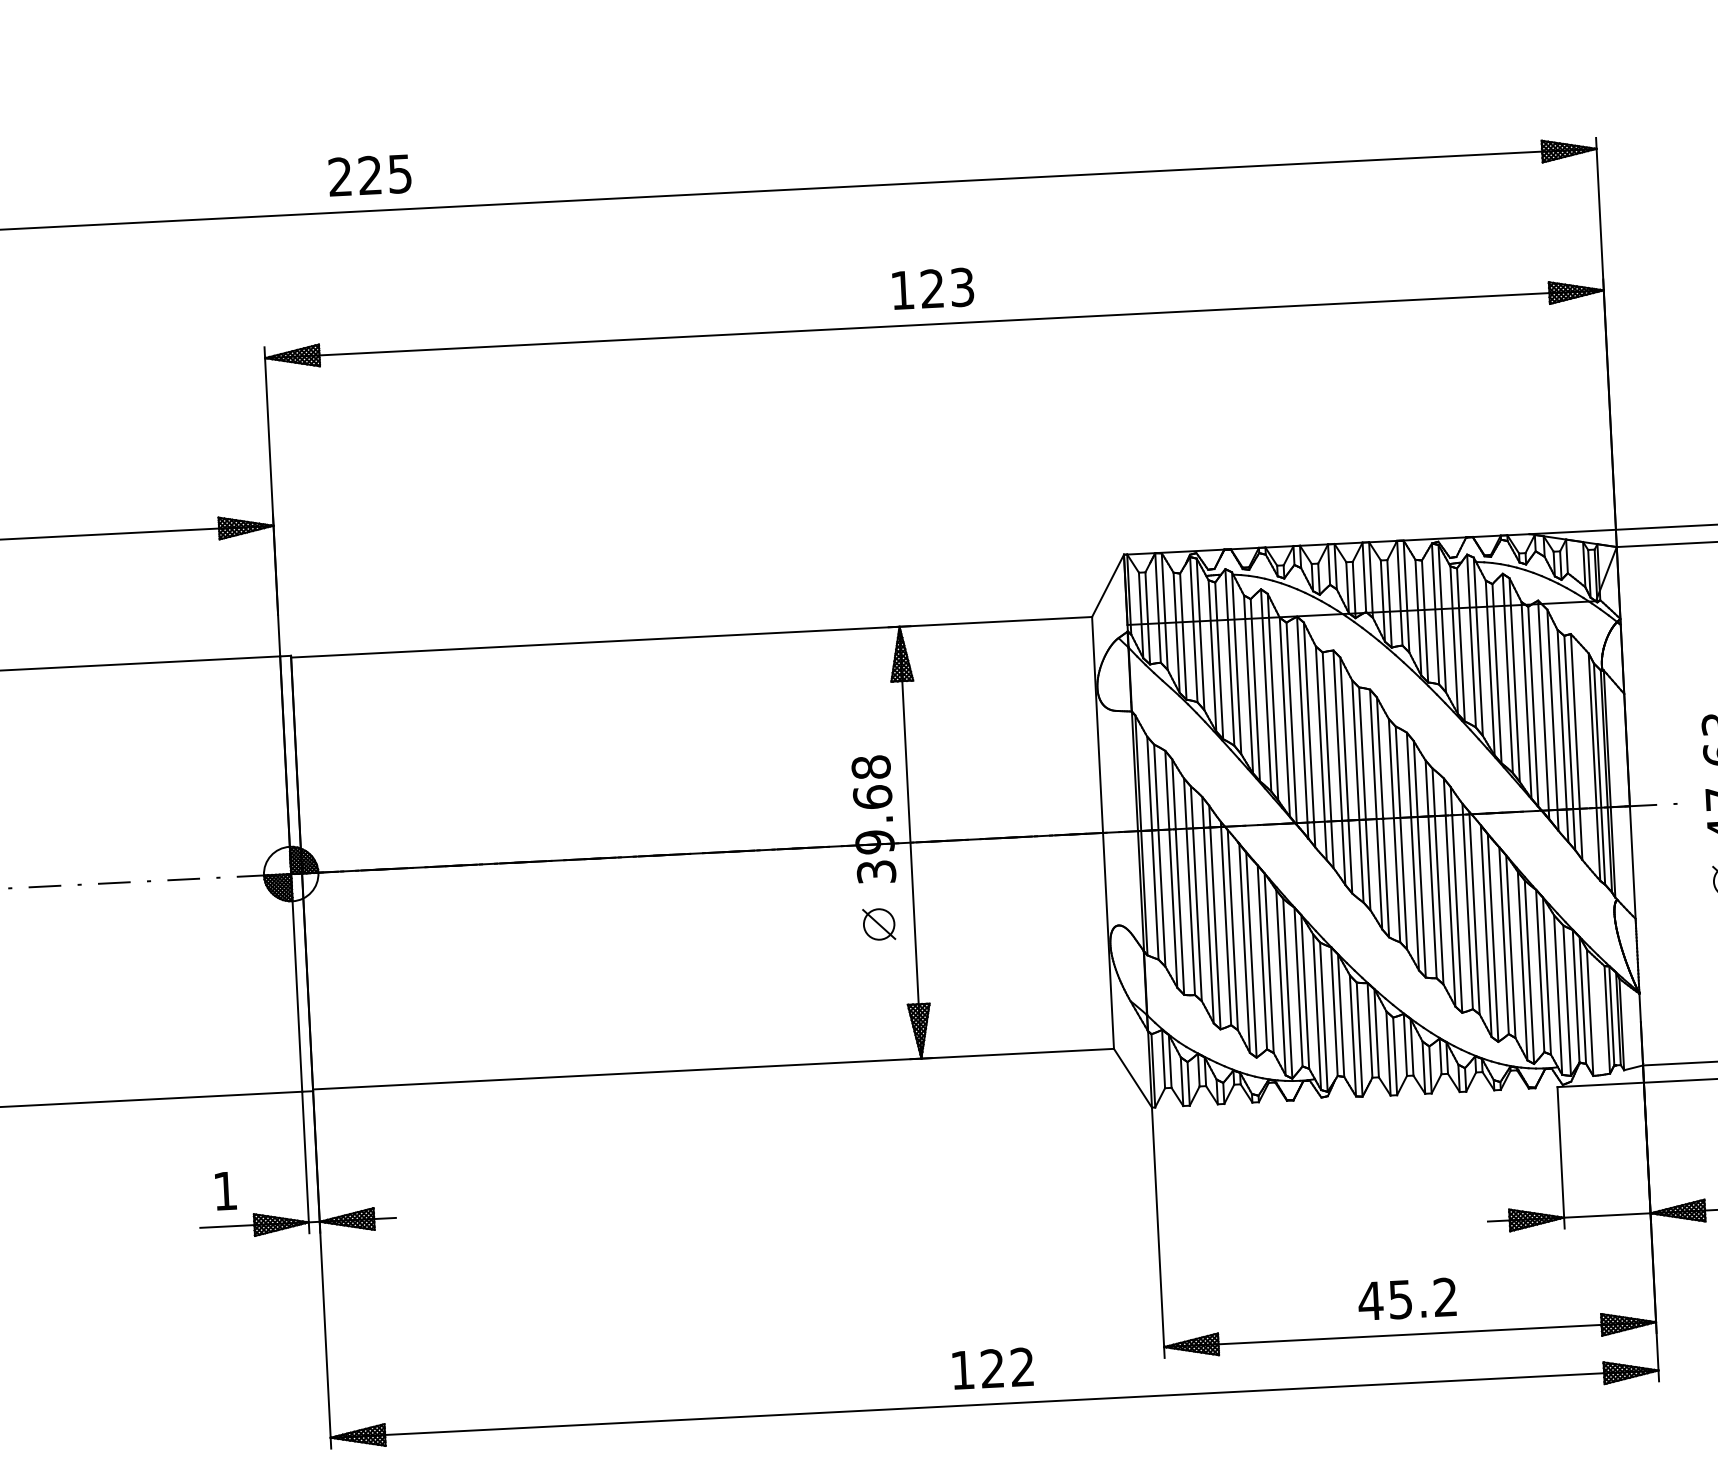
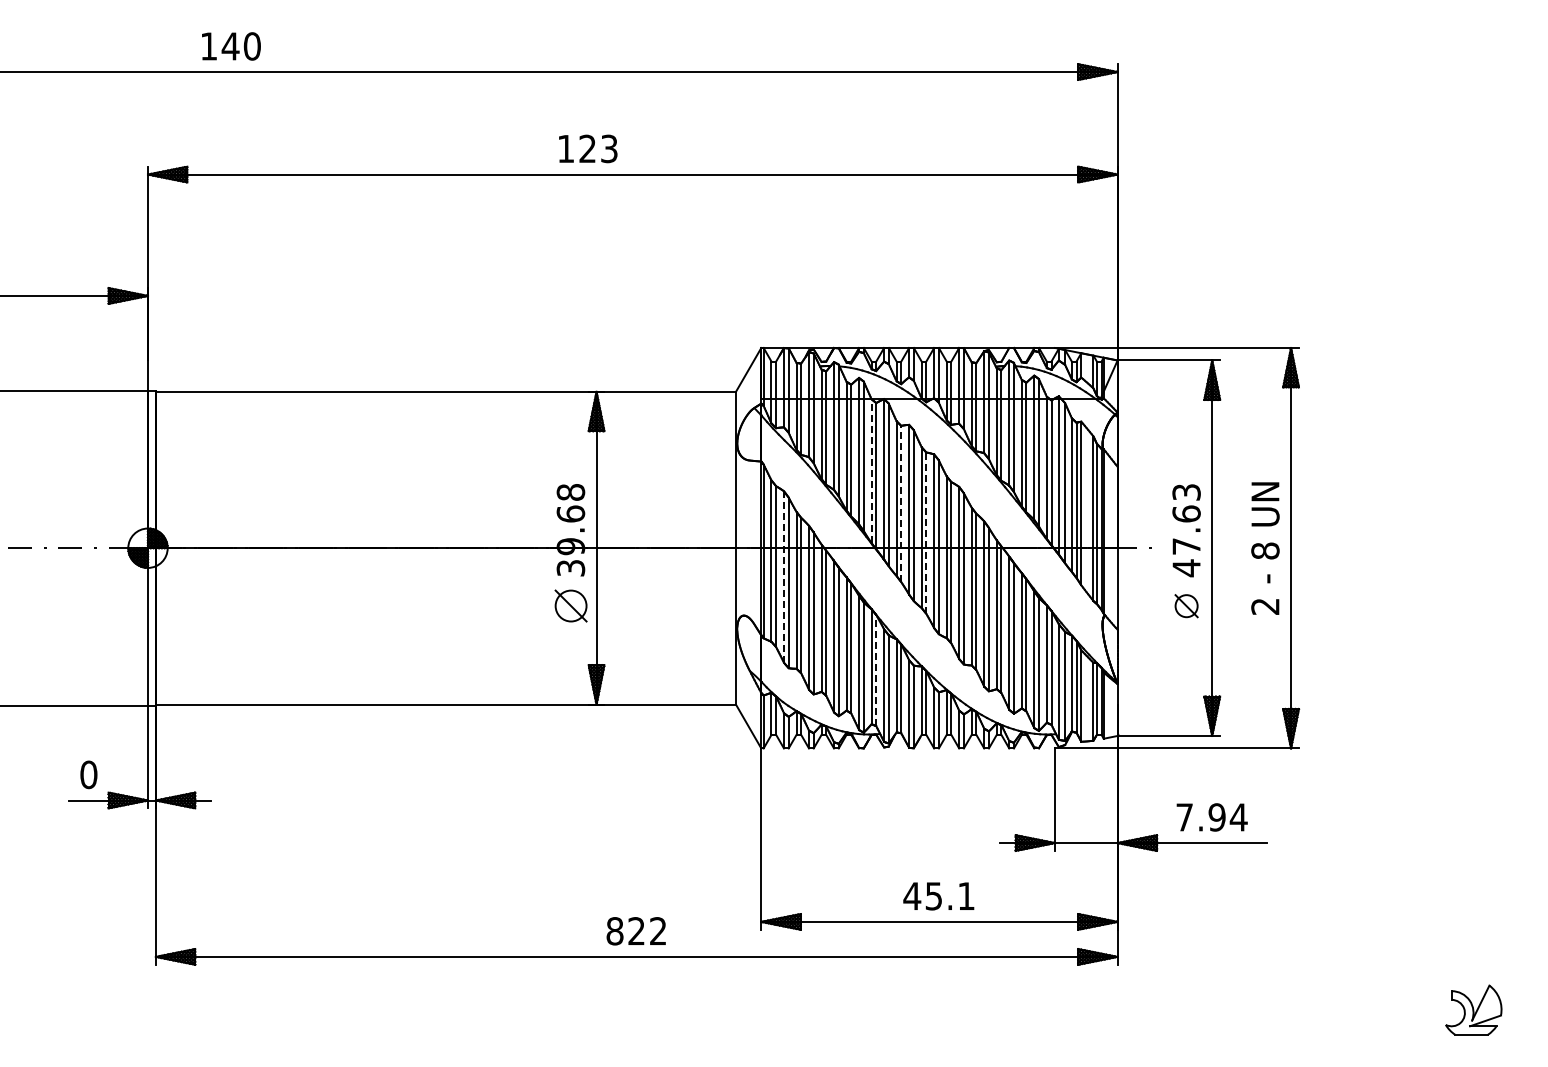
text: (370, 175) -> (230, 46), 225 -> 140
text: (933, 288) -> (588, 148), moved
line: (1284, 716) -> (871, 470), solid -> dashed
line: (1328, 759) -> (901, 503), solid -> dashed
line: (1365, 799) -> (926, 533), solid -> dashed
line: (1170, 870) -> (783, 577), solid -> dashed
part: (878, 924) -> (570, 606), size x1.4
line: (1305, 991) -> (876, 670), solid -> dashed
text: (224, 1190) -> (88, 774), 1 -> 0
text: (1445, 1296) -> (966, 895), 45.2 -> 45.1
text: (962, 1370) -> (614, 931), 122 -> 822

